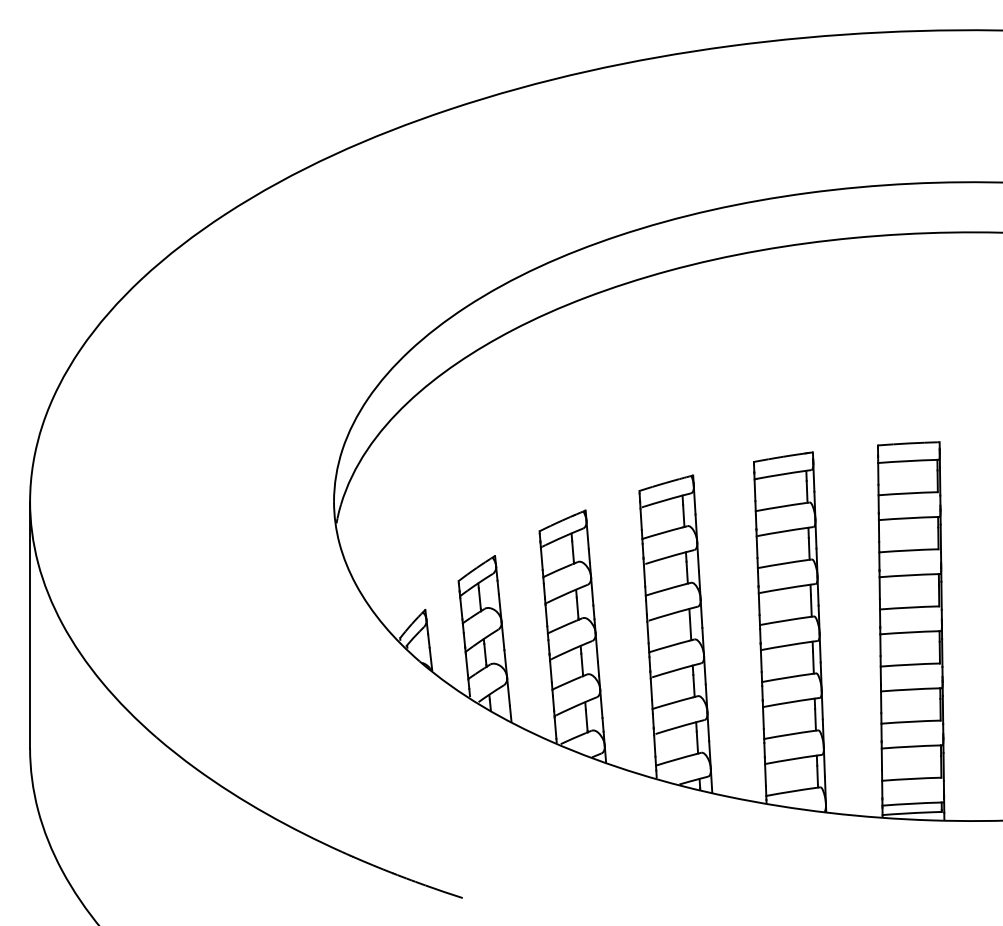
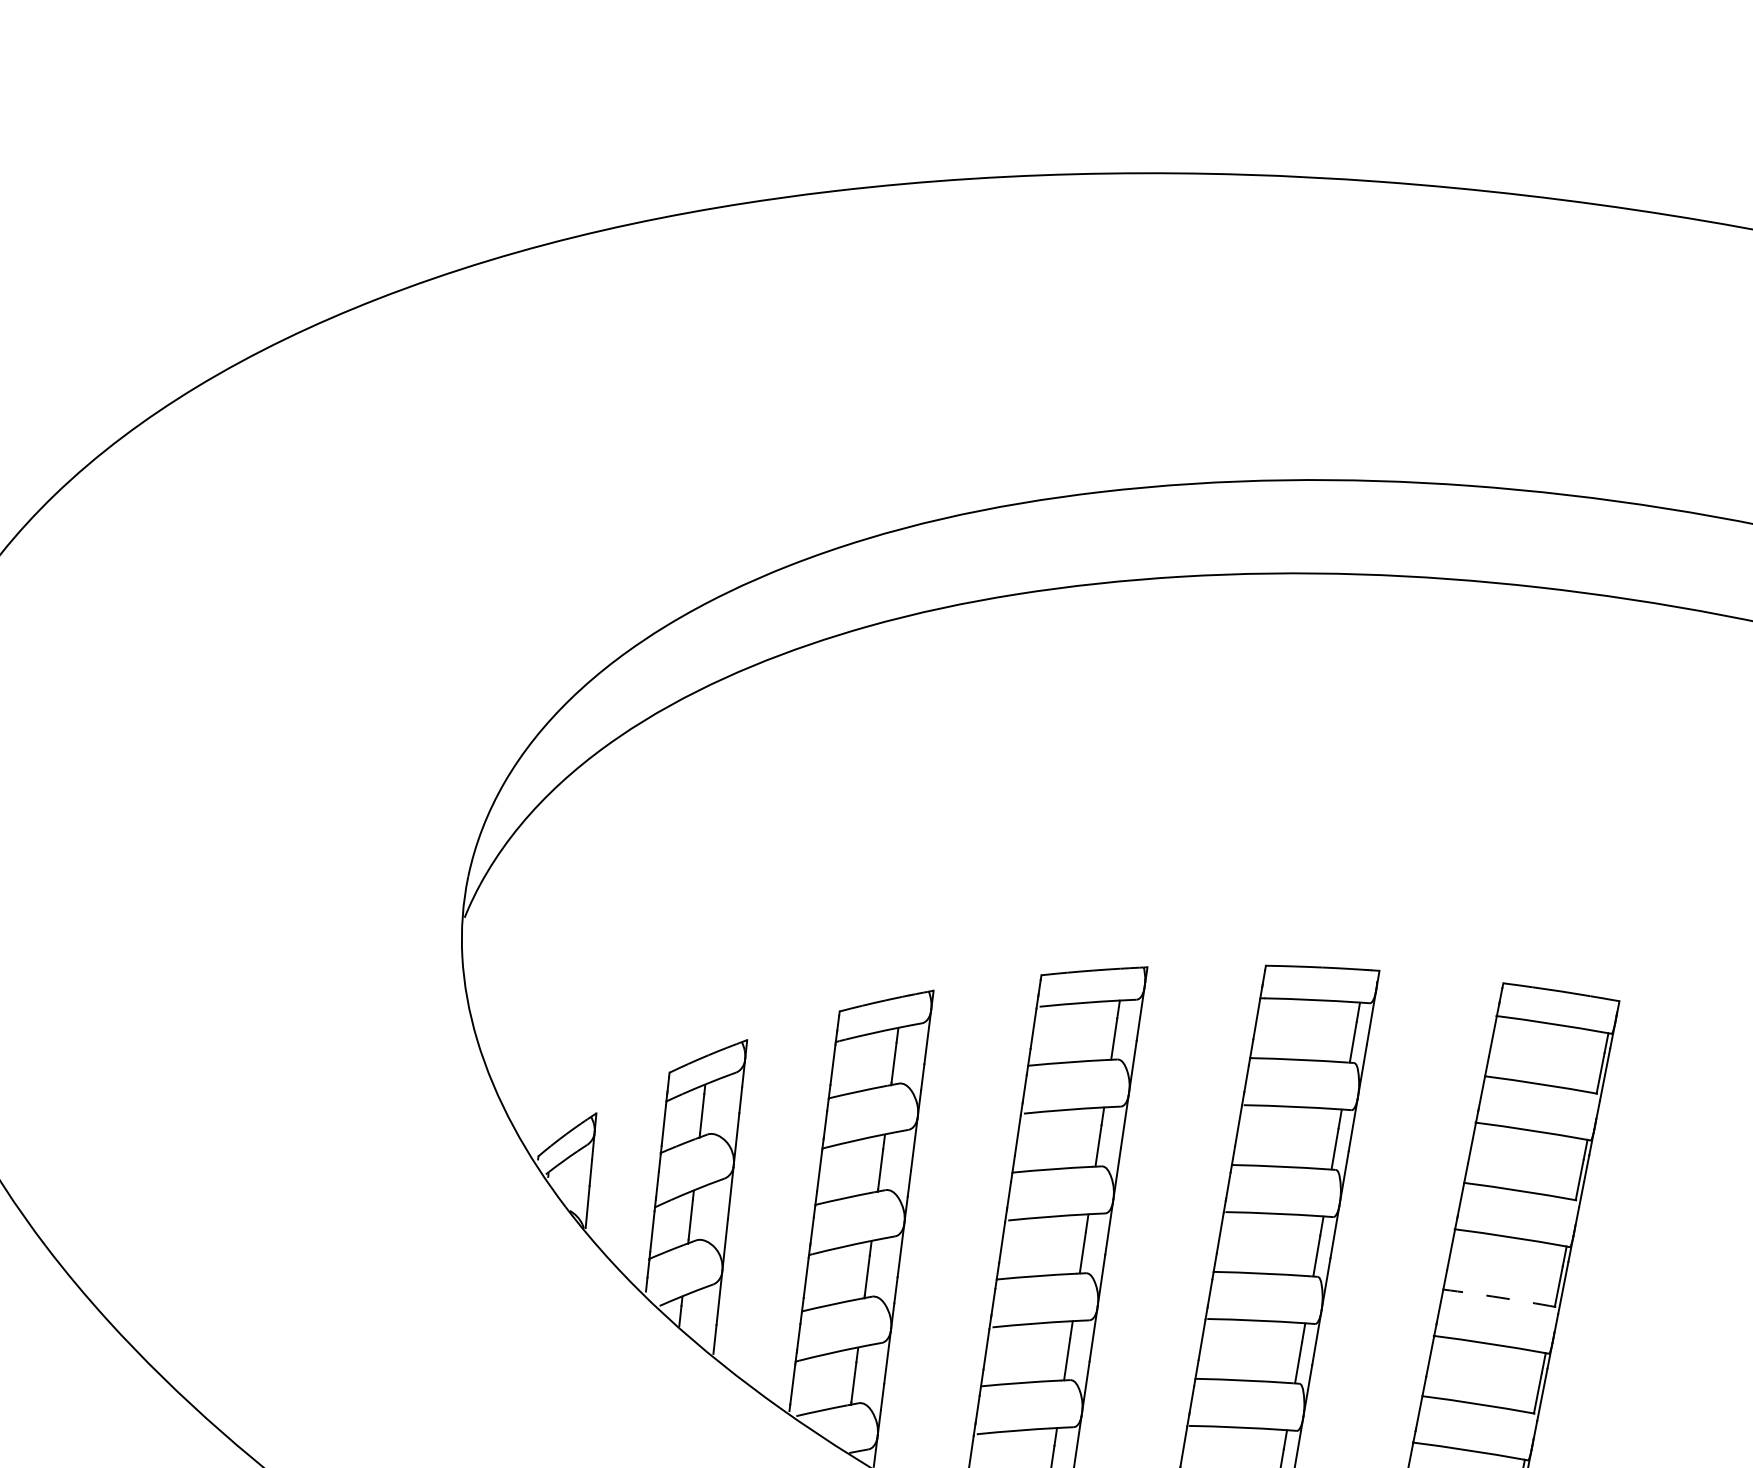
arc: (909, 607) -> (1499, 1297), solid -> dashed

